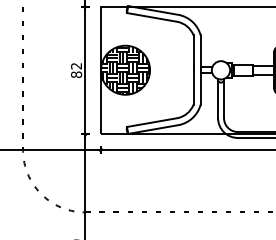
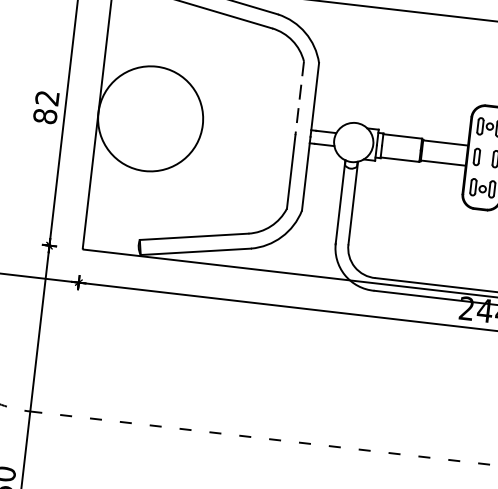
line: (193, 53) -> (299, 99), solid -> dashed
hatch: (125, 70) -> (150, 119), removed

